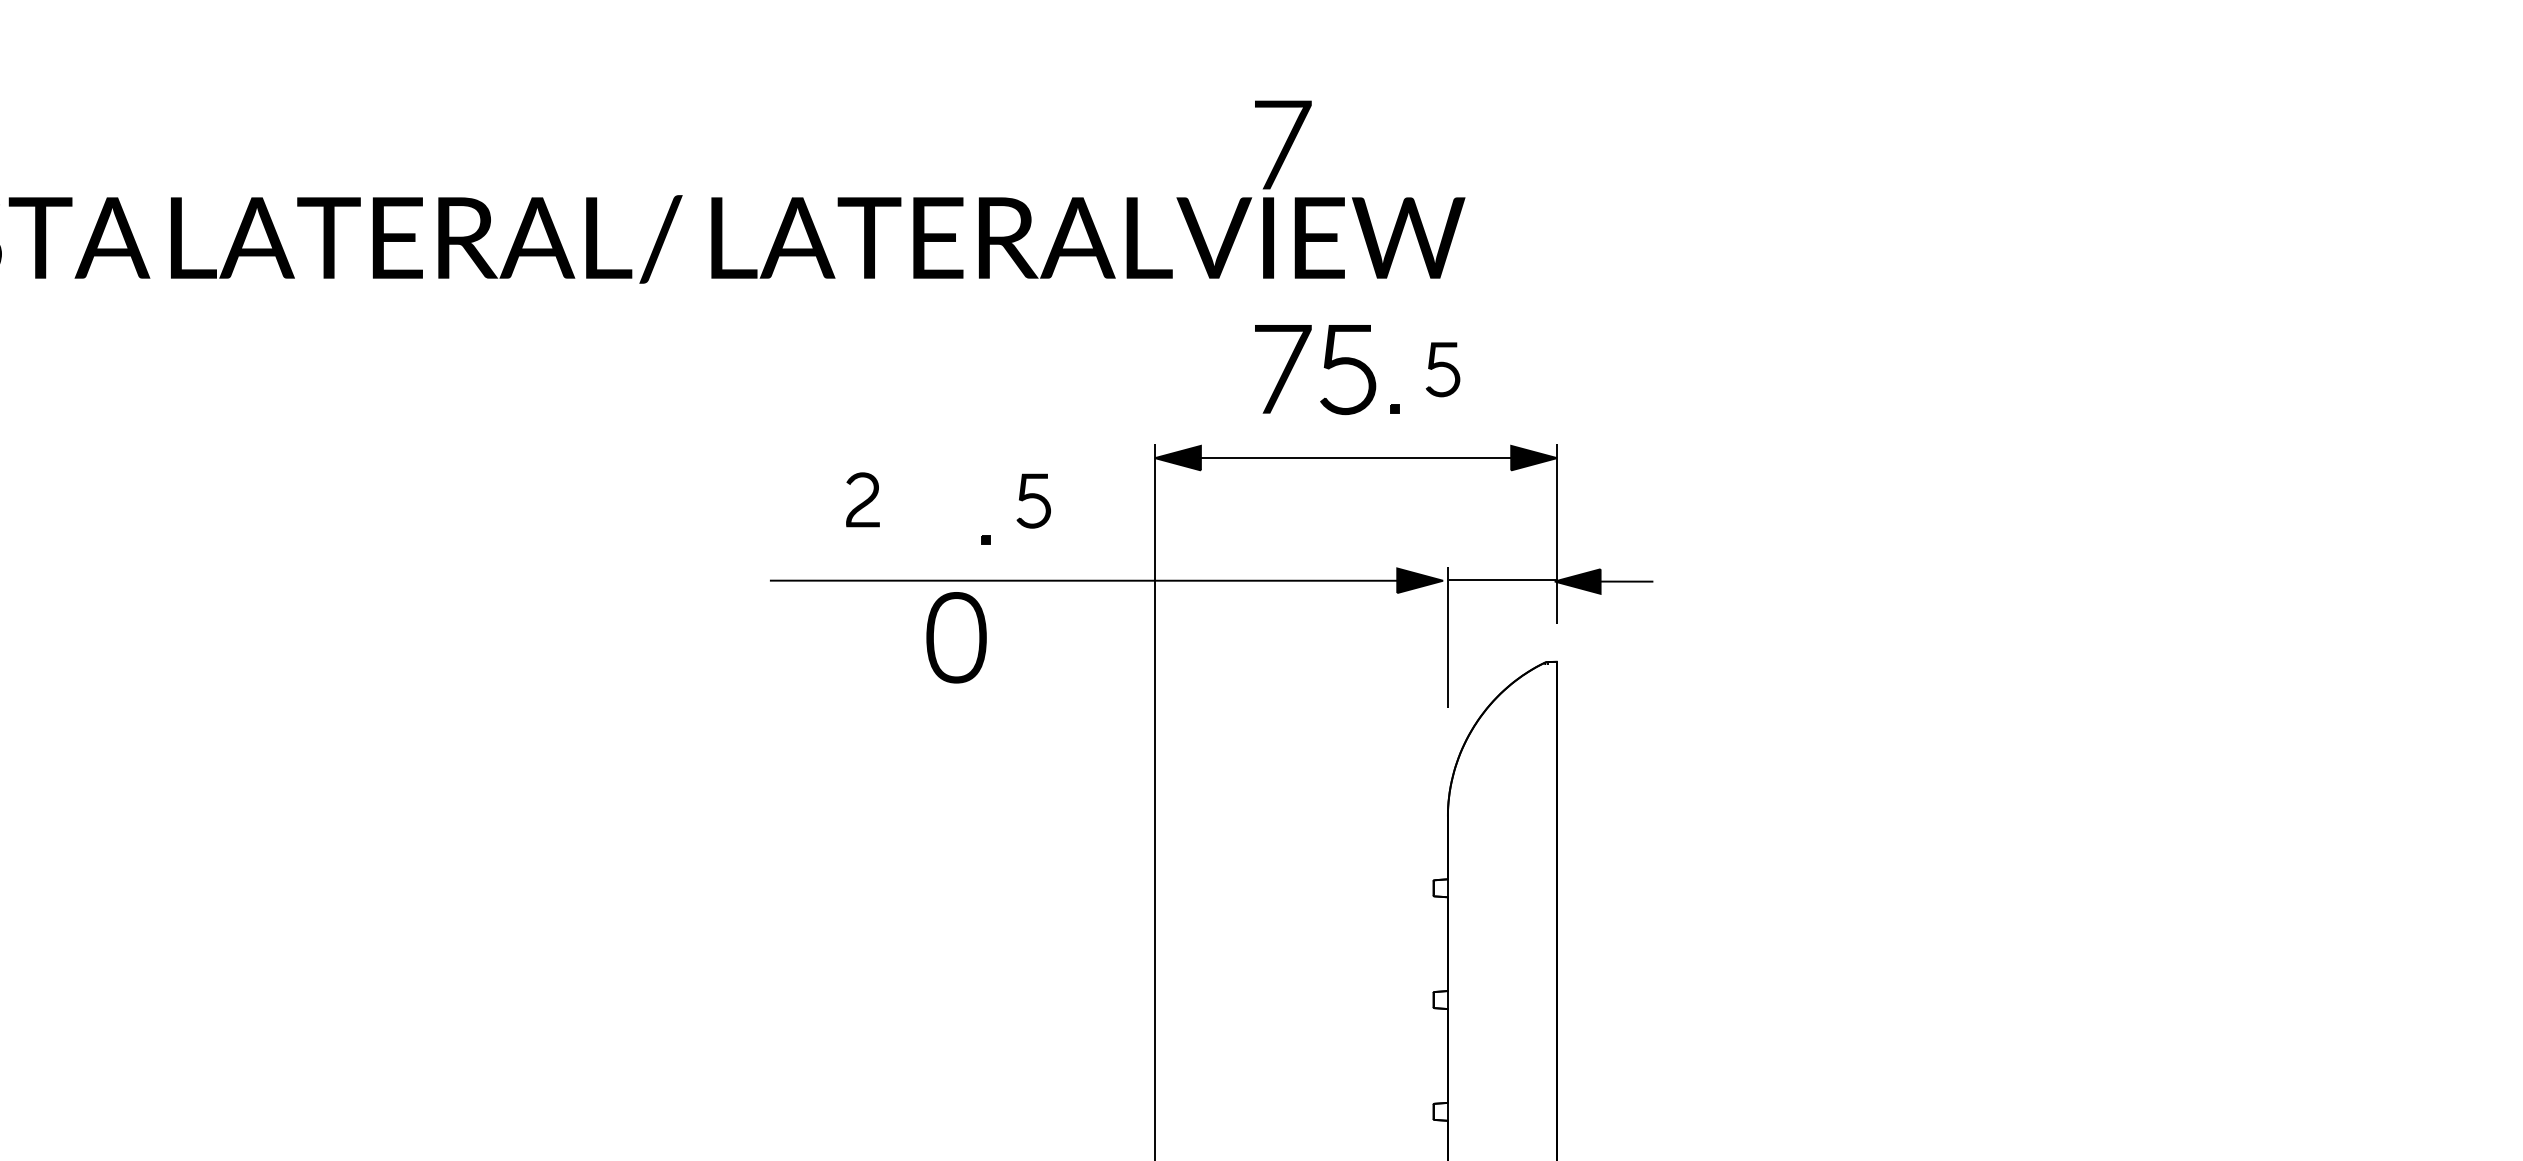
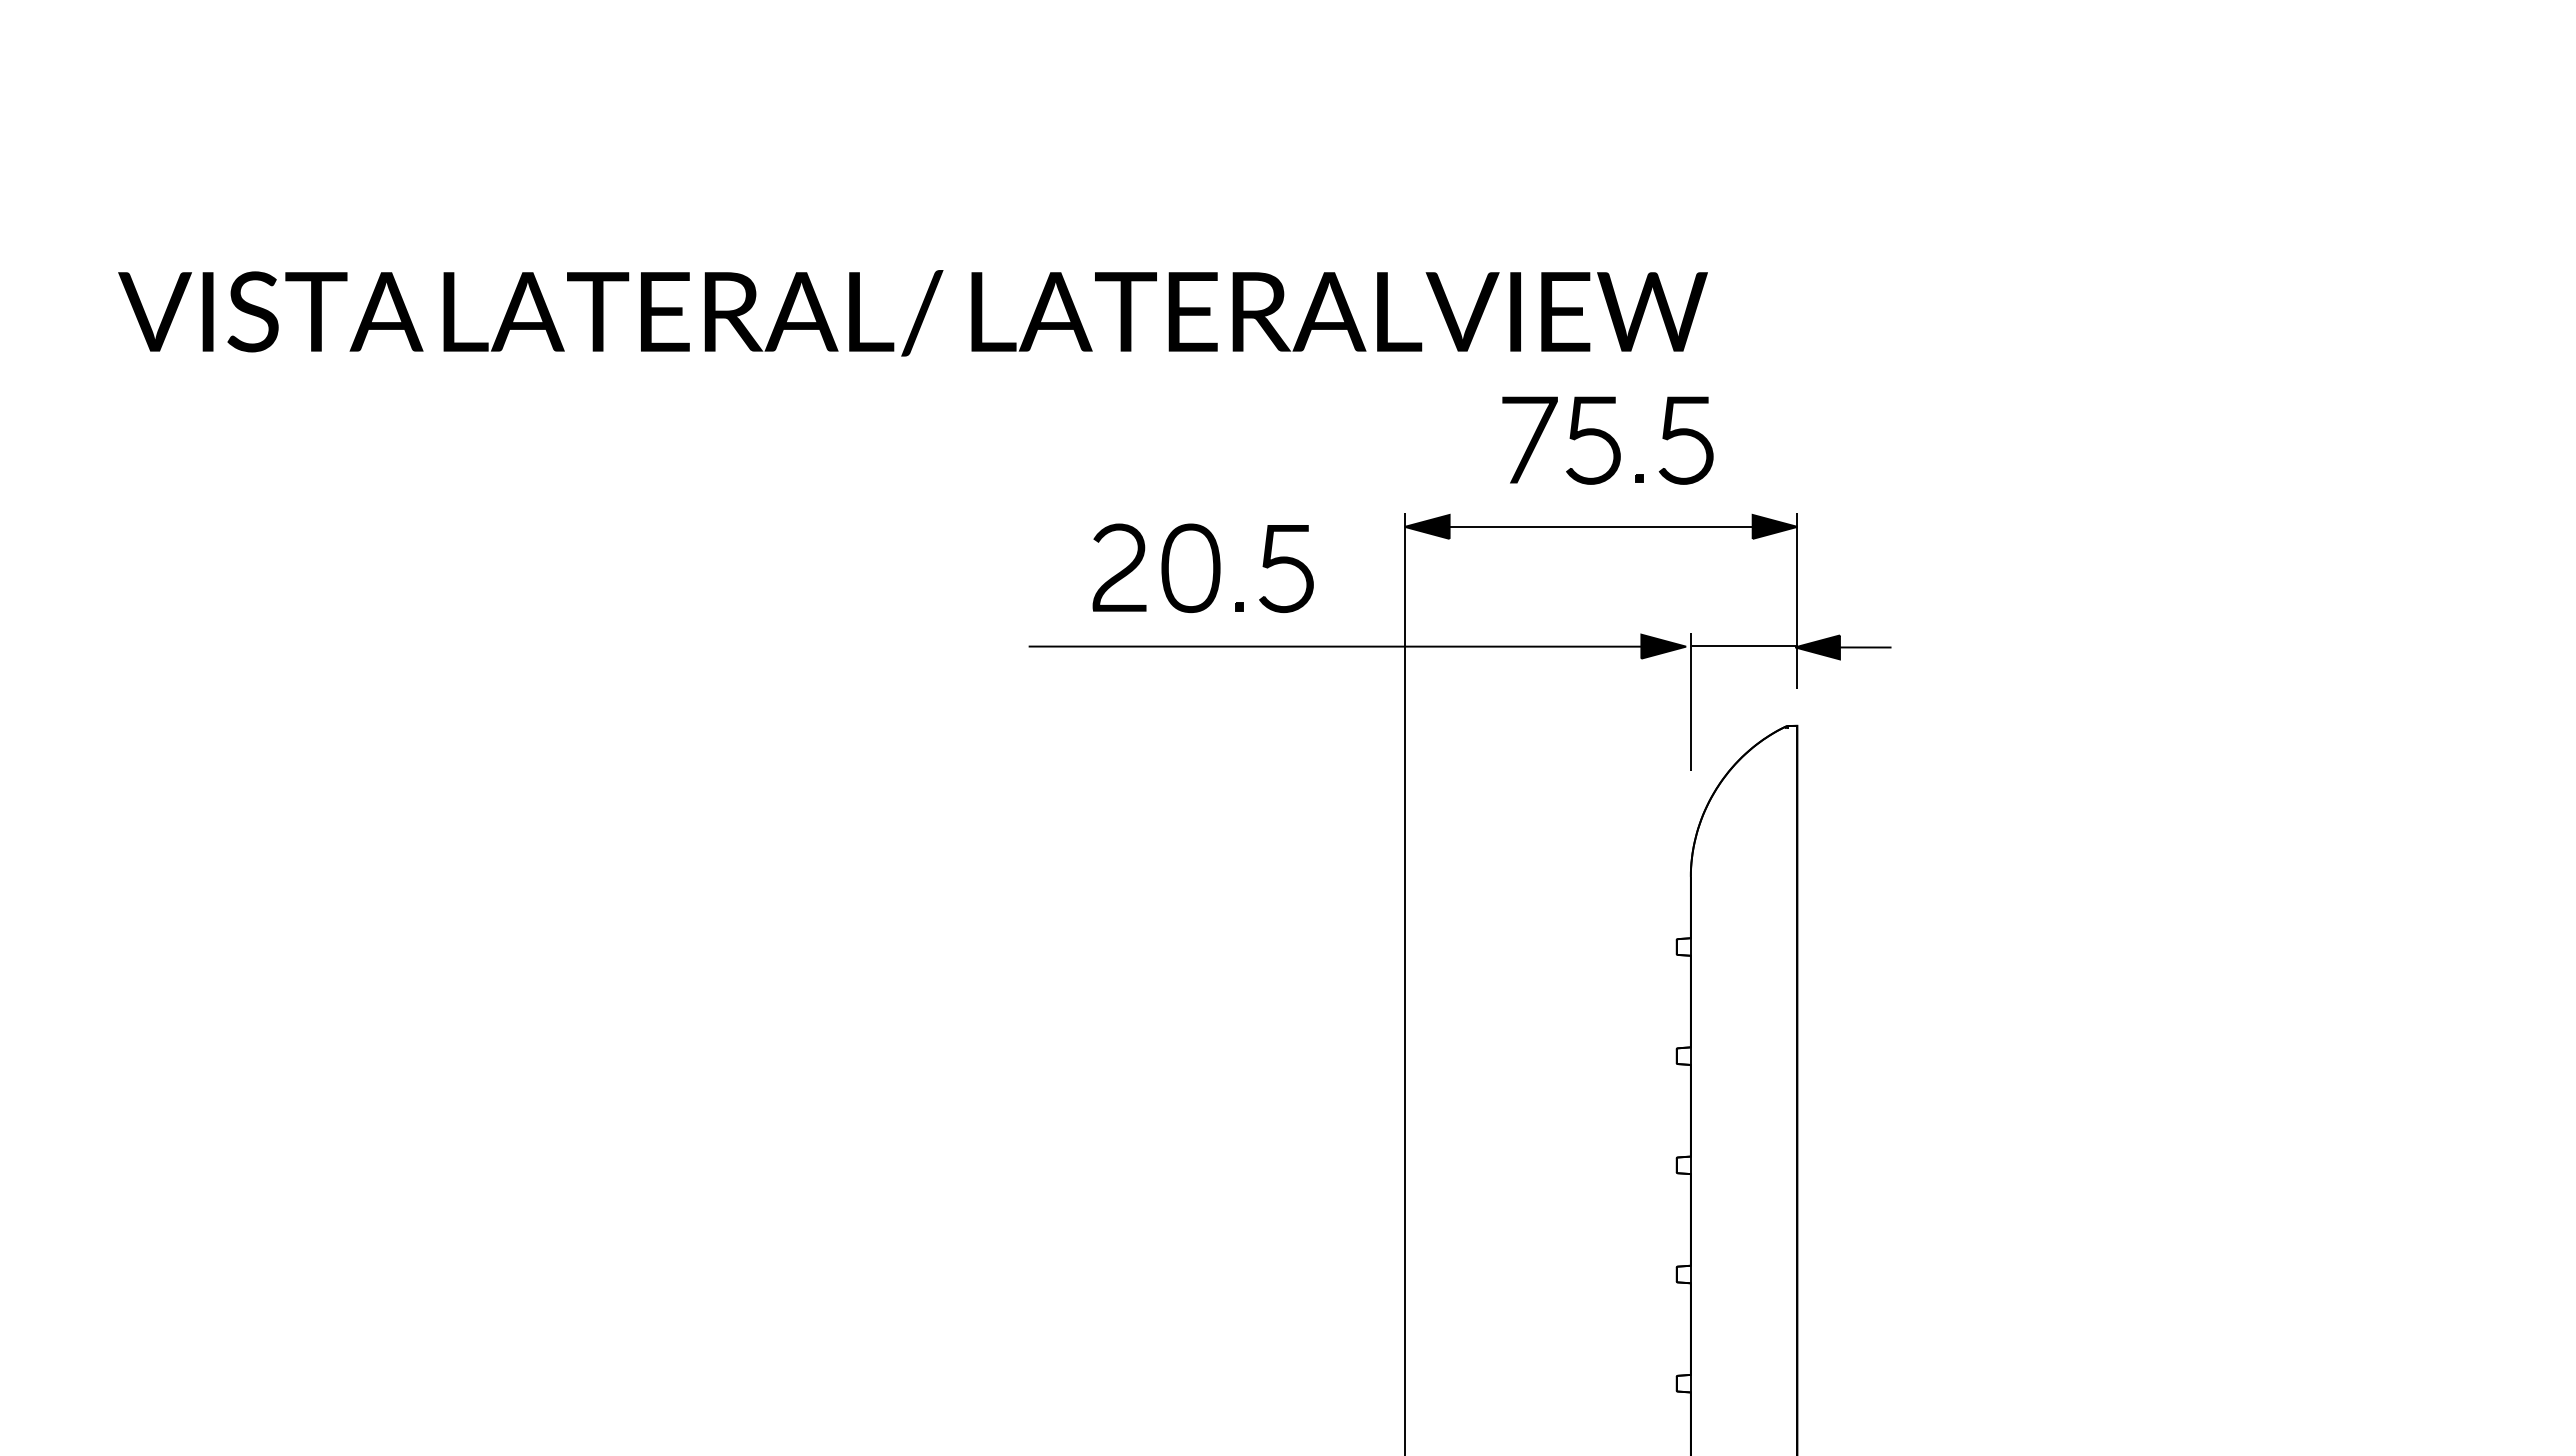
part: (1282, 144) -> (1529, 220), removed
part: (1442, 369) -> (1685, 440), size x1.67
part: (862, 499) -> (1119, 567), size x1.67
part: (1033, 500) -> (1286, 568), size x1.67
part: (956, 636) -> (1190, 567), moved

